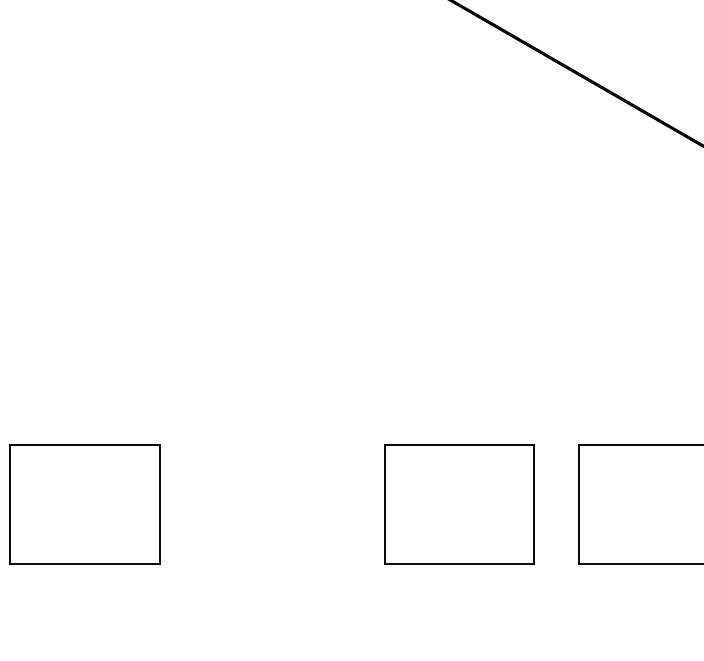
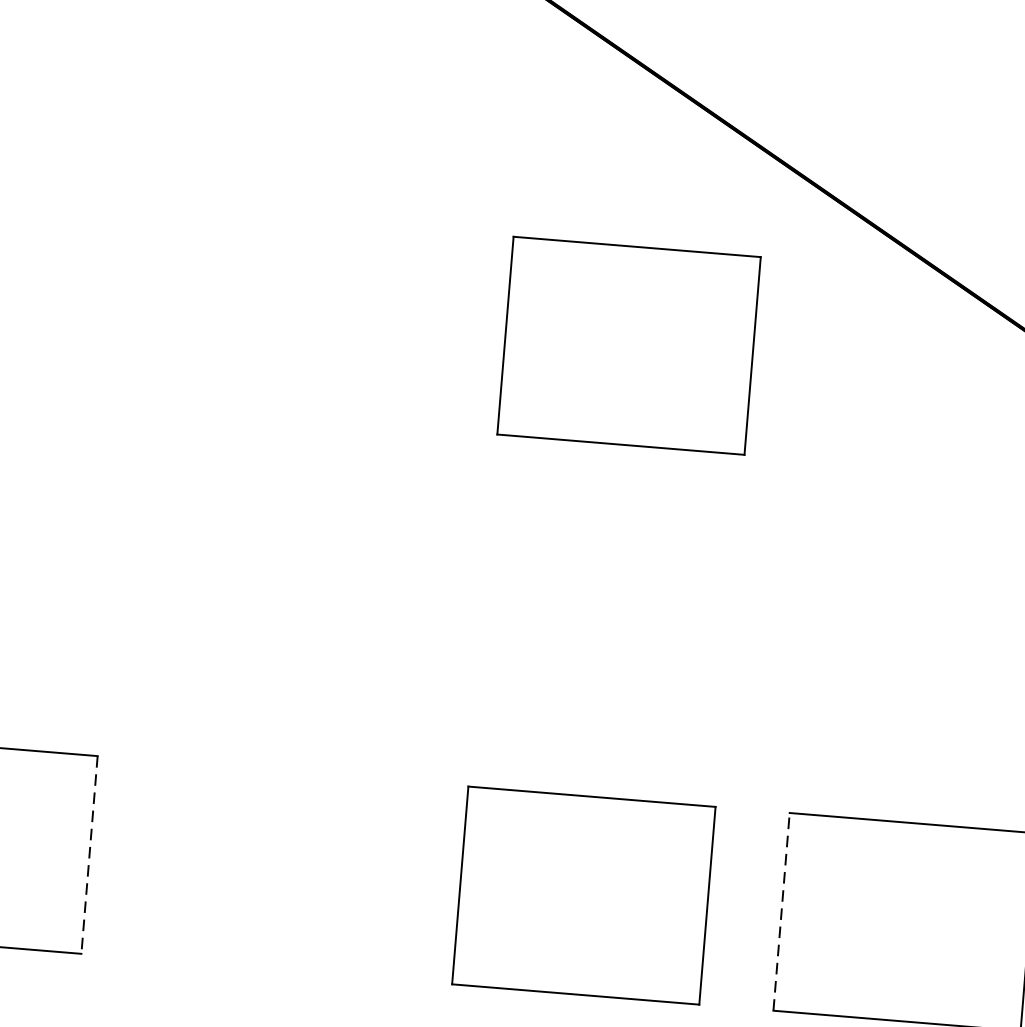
part: (459, 171) -> (629, 346), added
line: (160, 504) -> (90, 855), solid -> dashed
line: (579, 504) -> (781, 912), solid -> dashed

